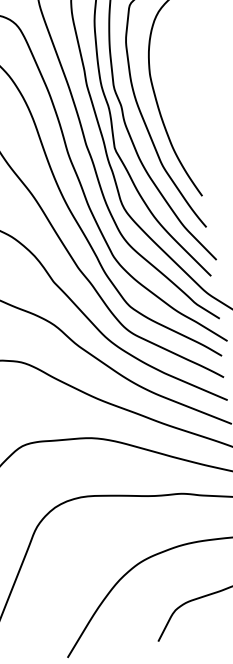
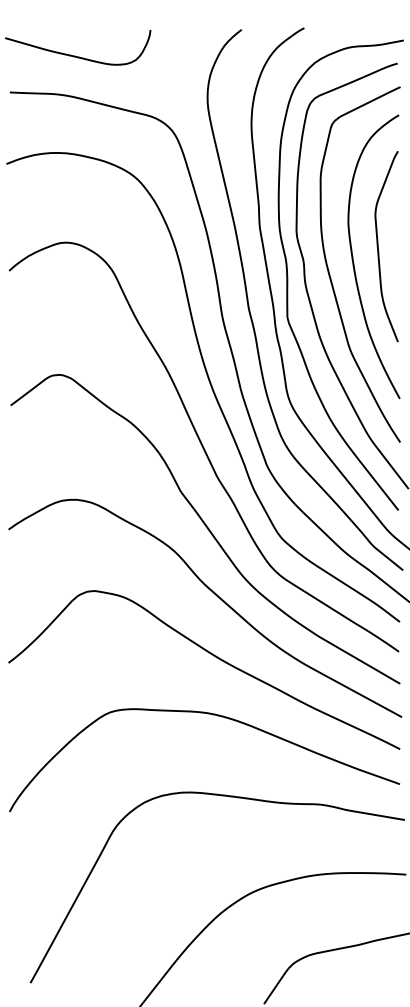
curve: (173, 88) -> (378, 246), added

